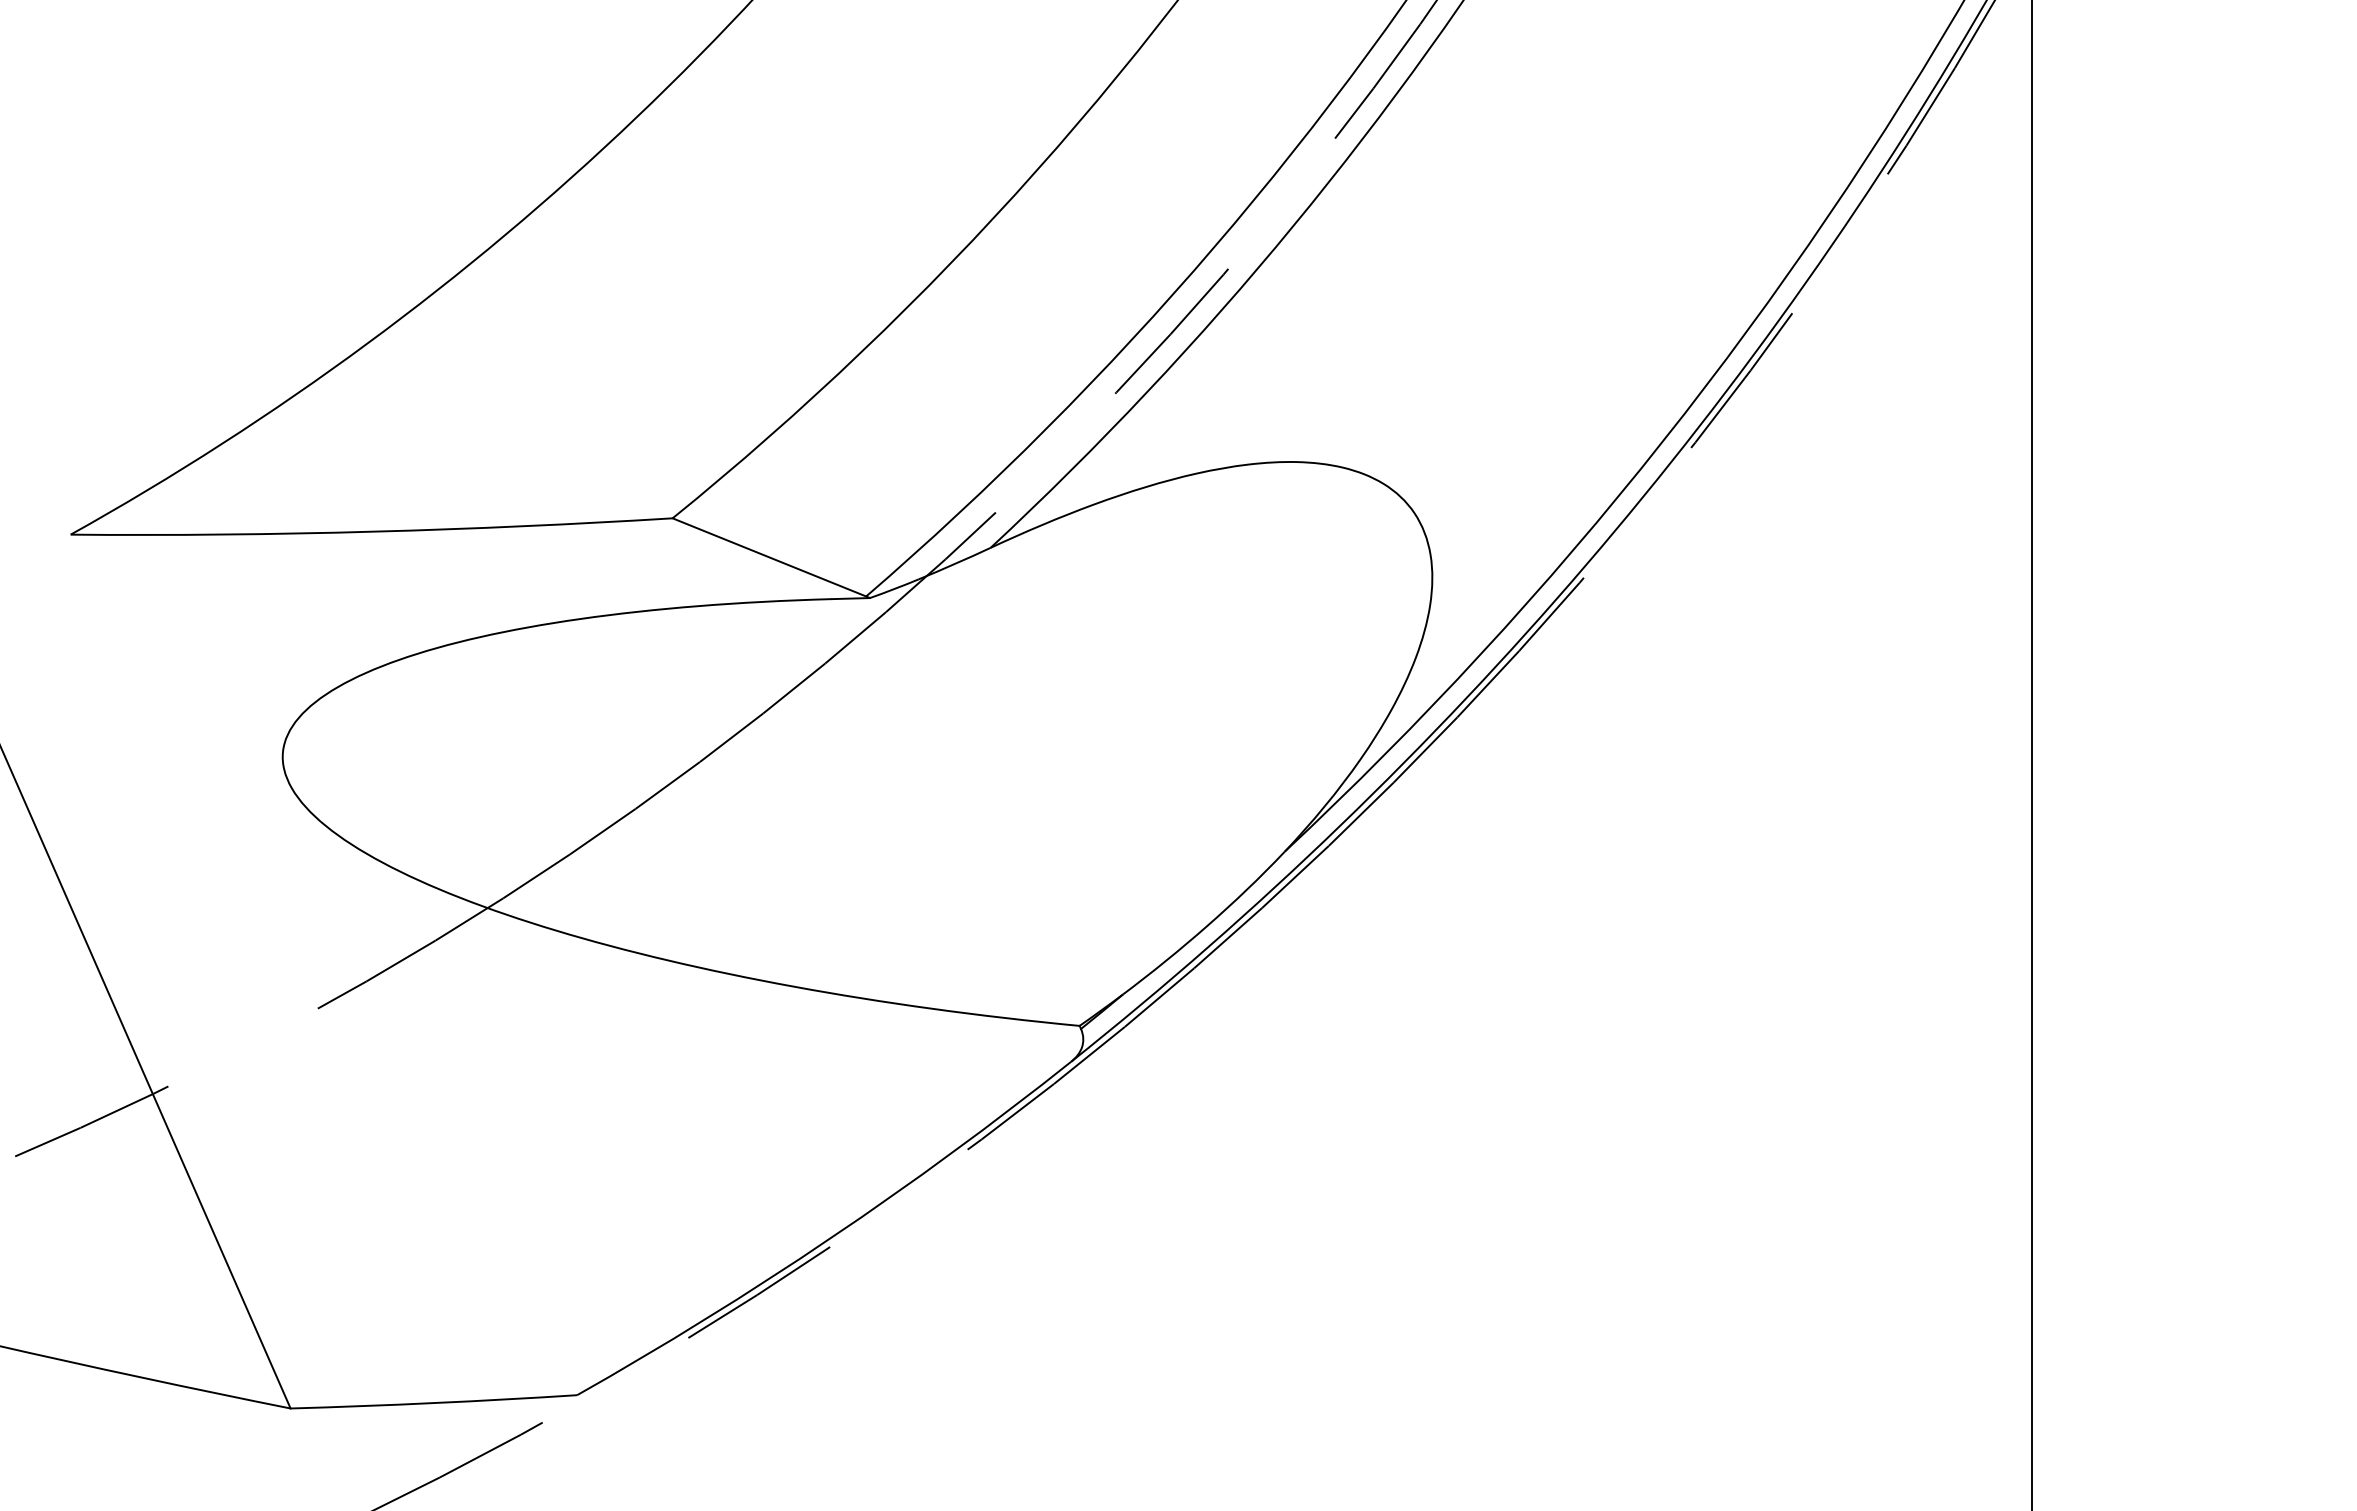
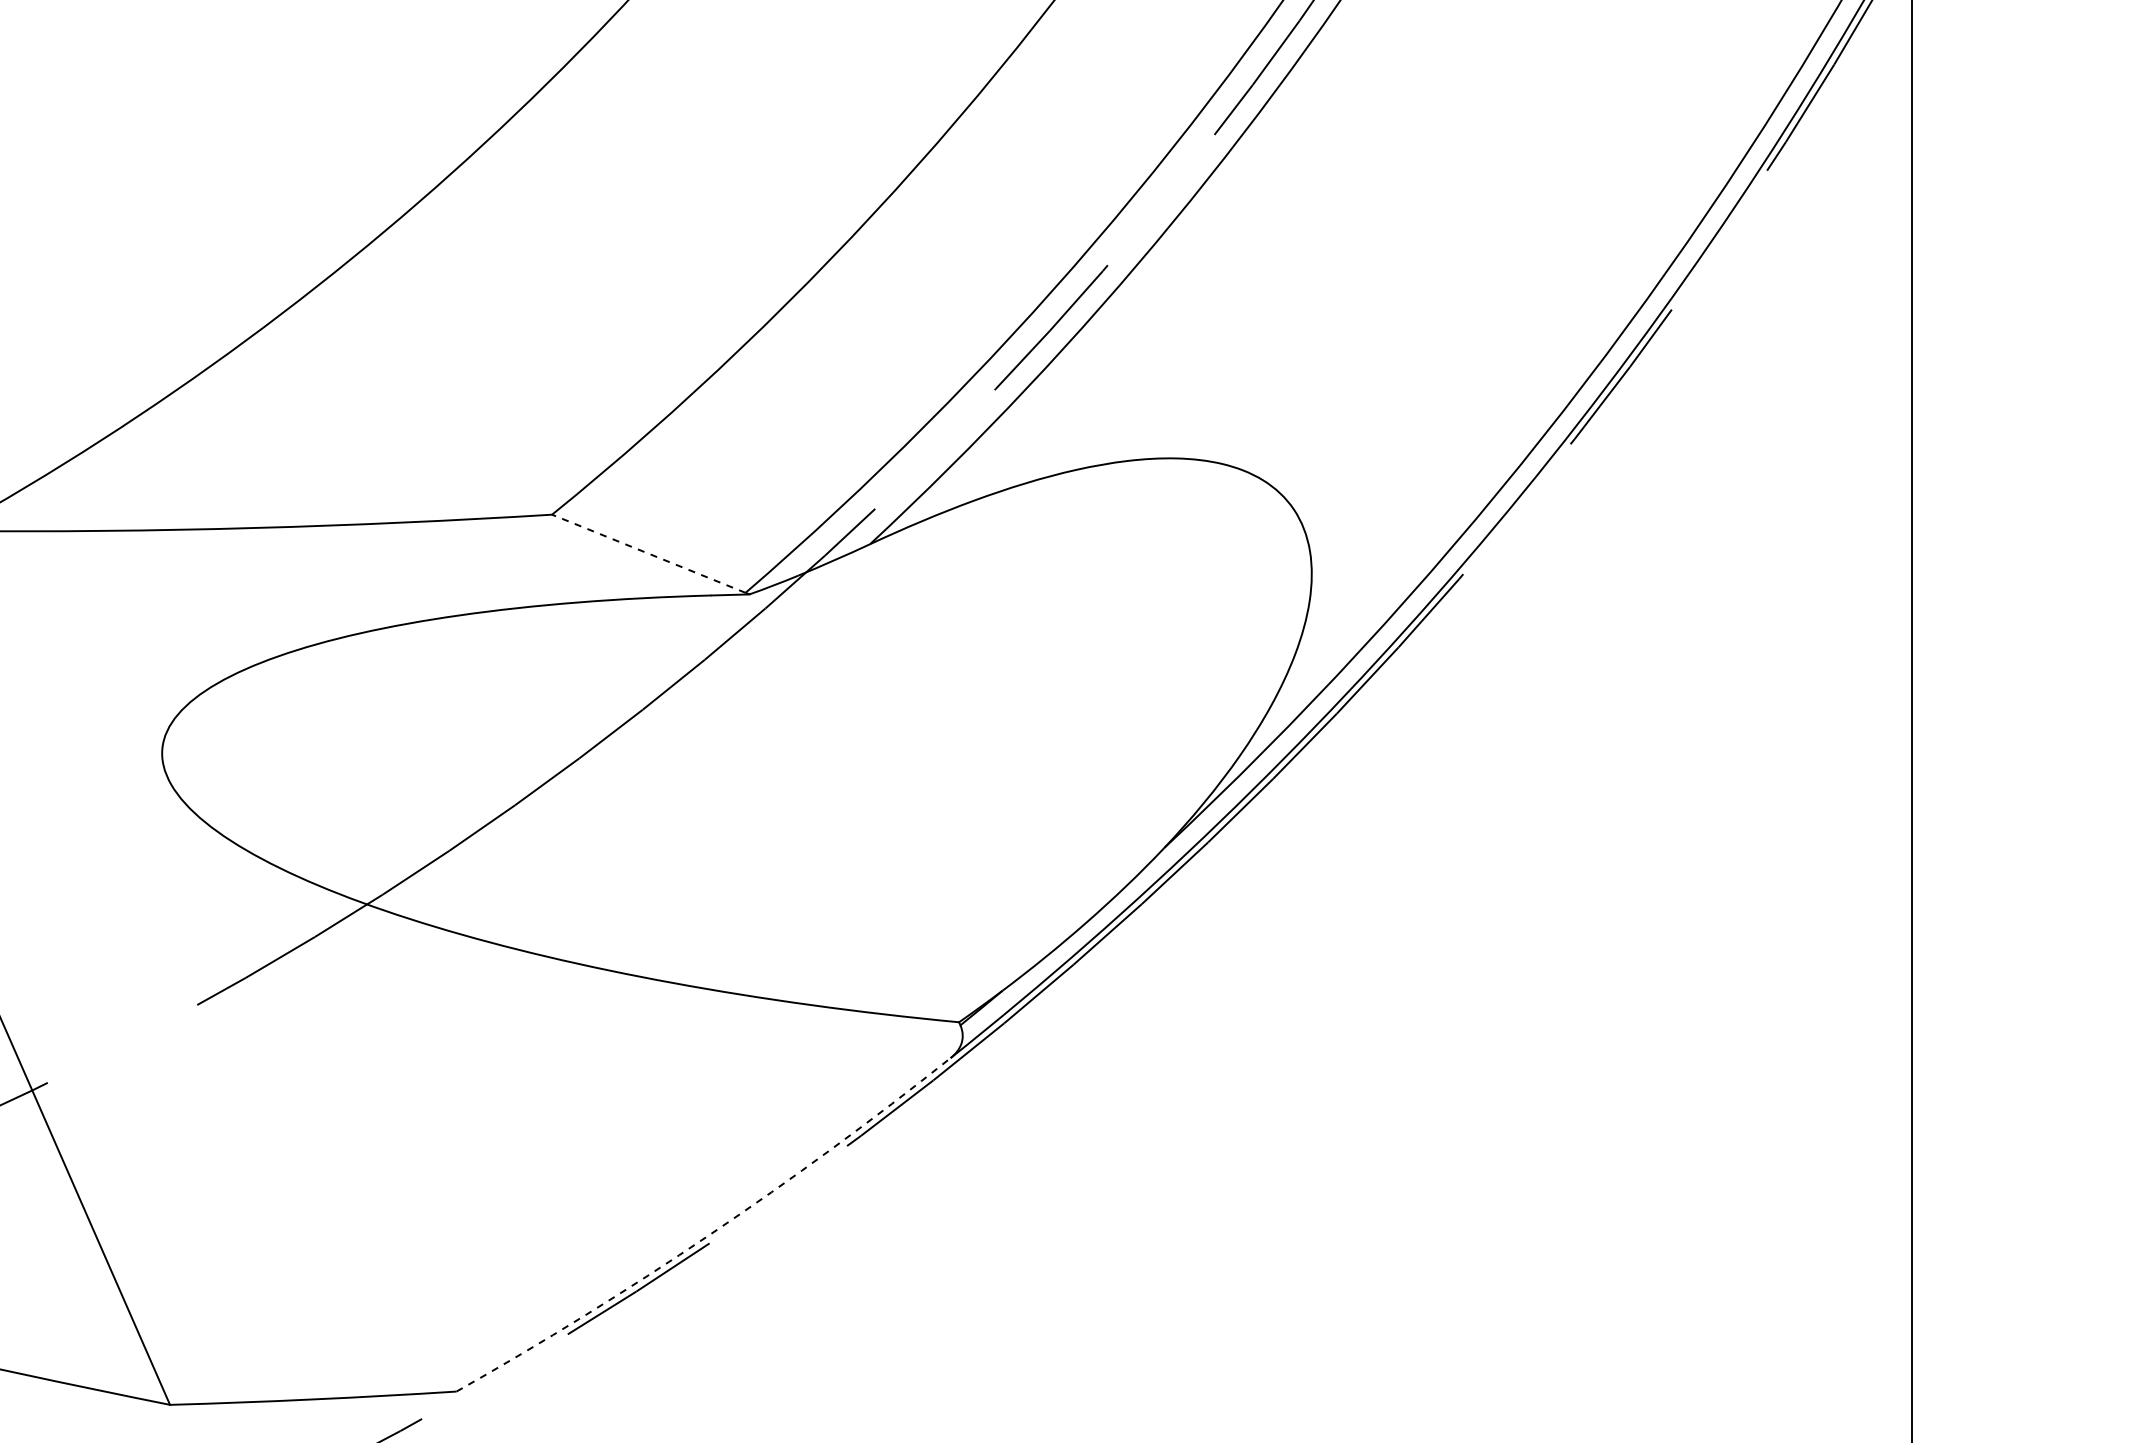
line: (768, 557) -> (647, 553), solid -> dashed
arc: (830, 1238) -> (709, 1234), solid -> dashed

